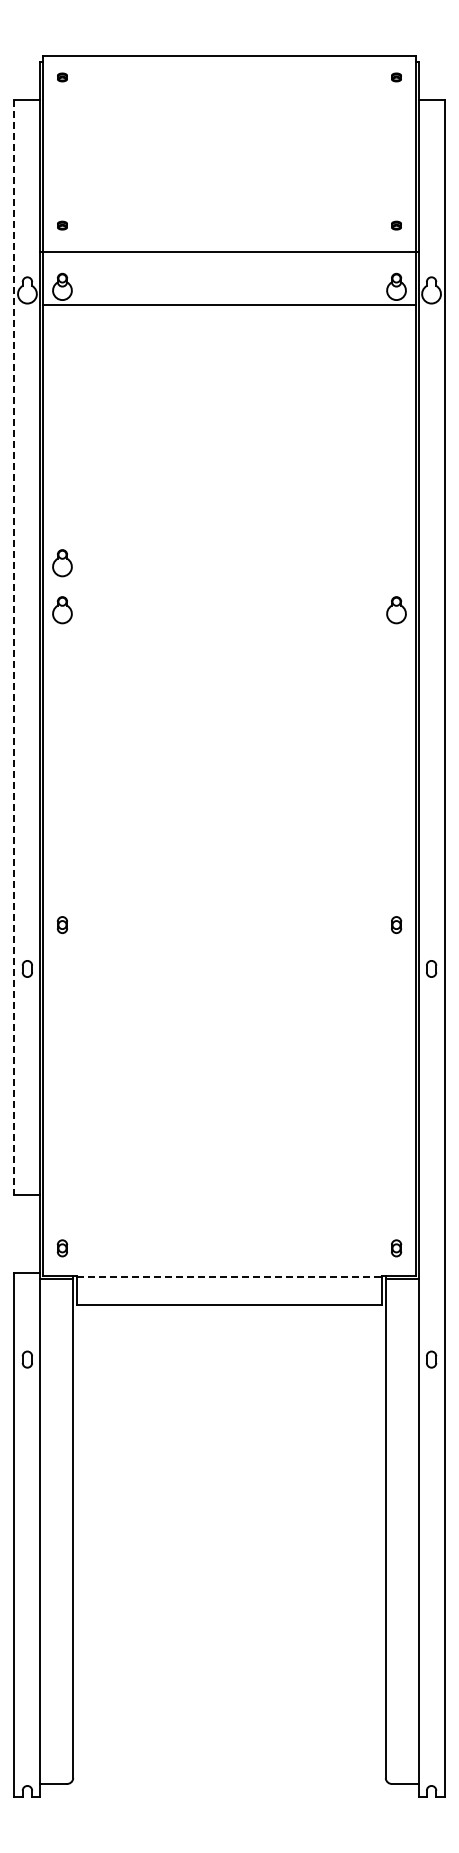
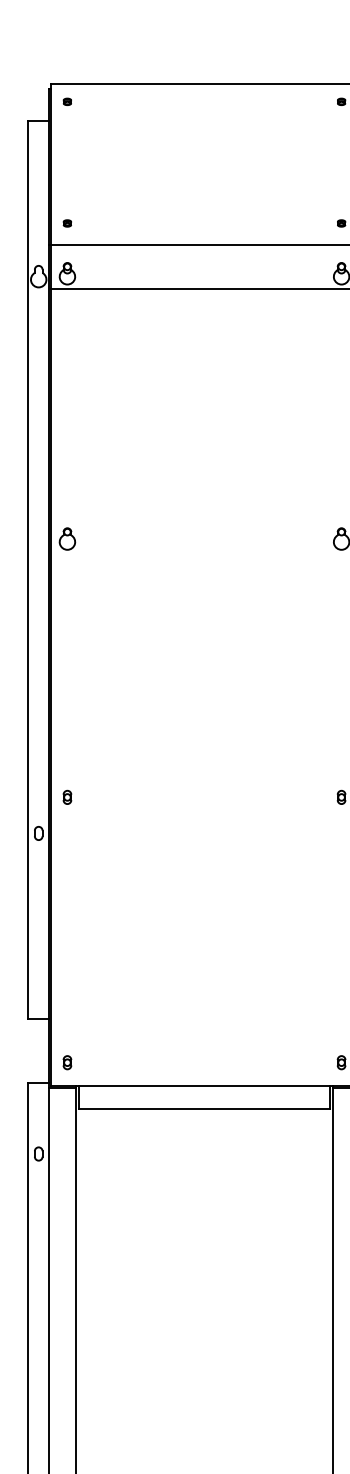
part: (62, 563) -> (67, 500), removed
line: (13, 647) -> (27, 569), dashed -> solid
line: (229, 1276) -> (204, 1085), dashed -> solid

